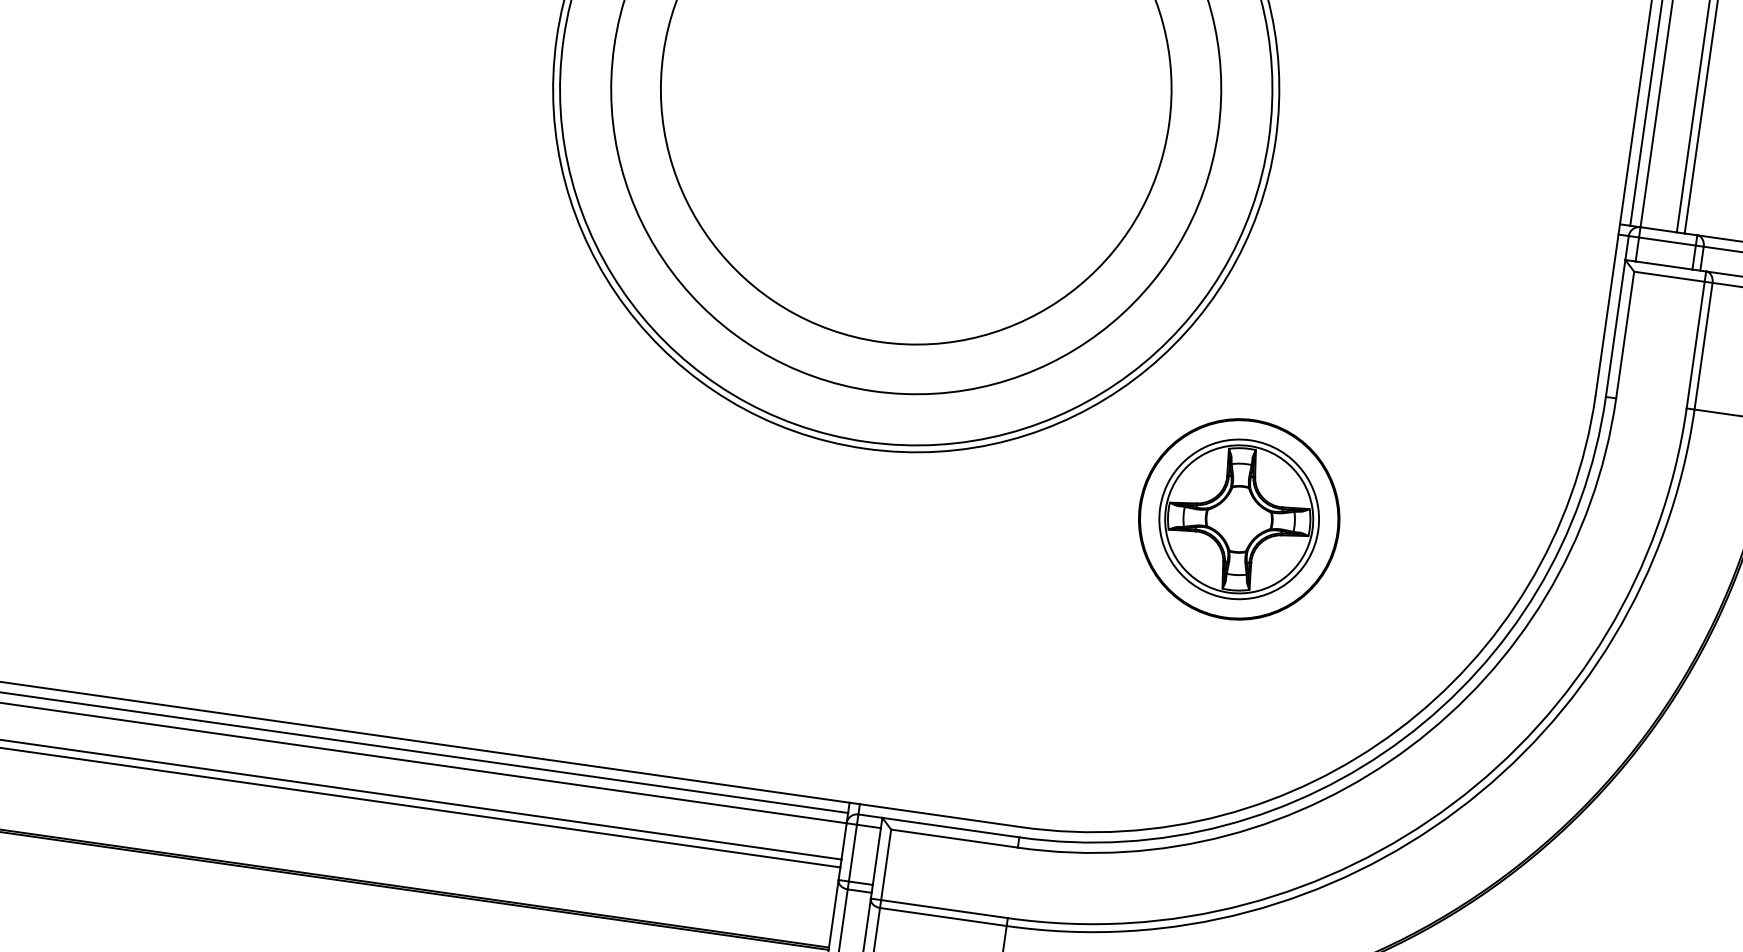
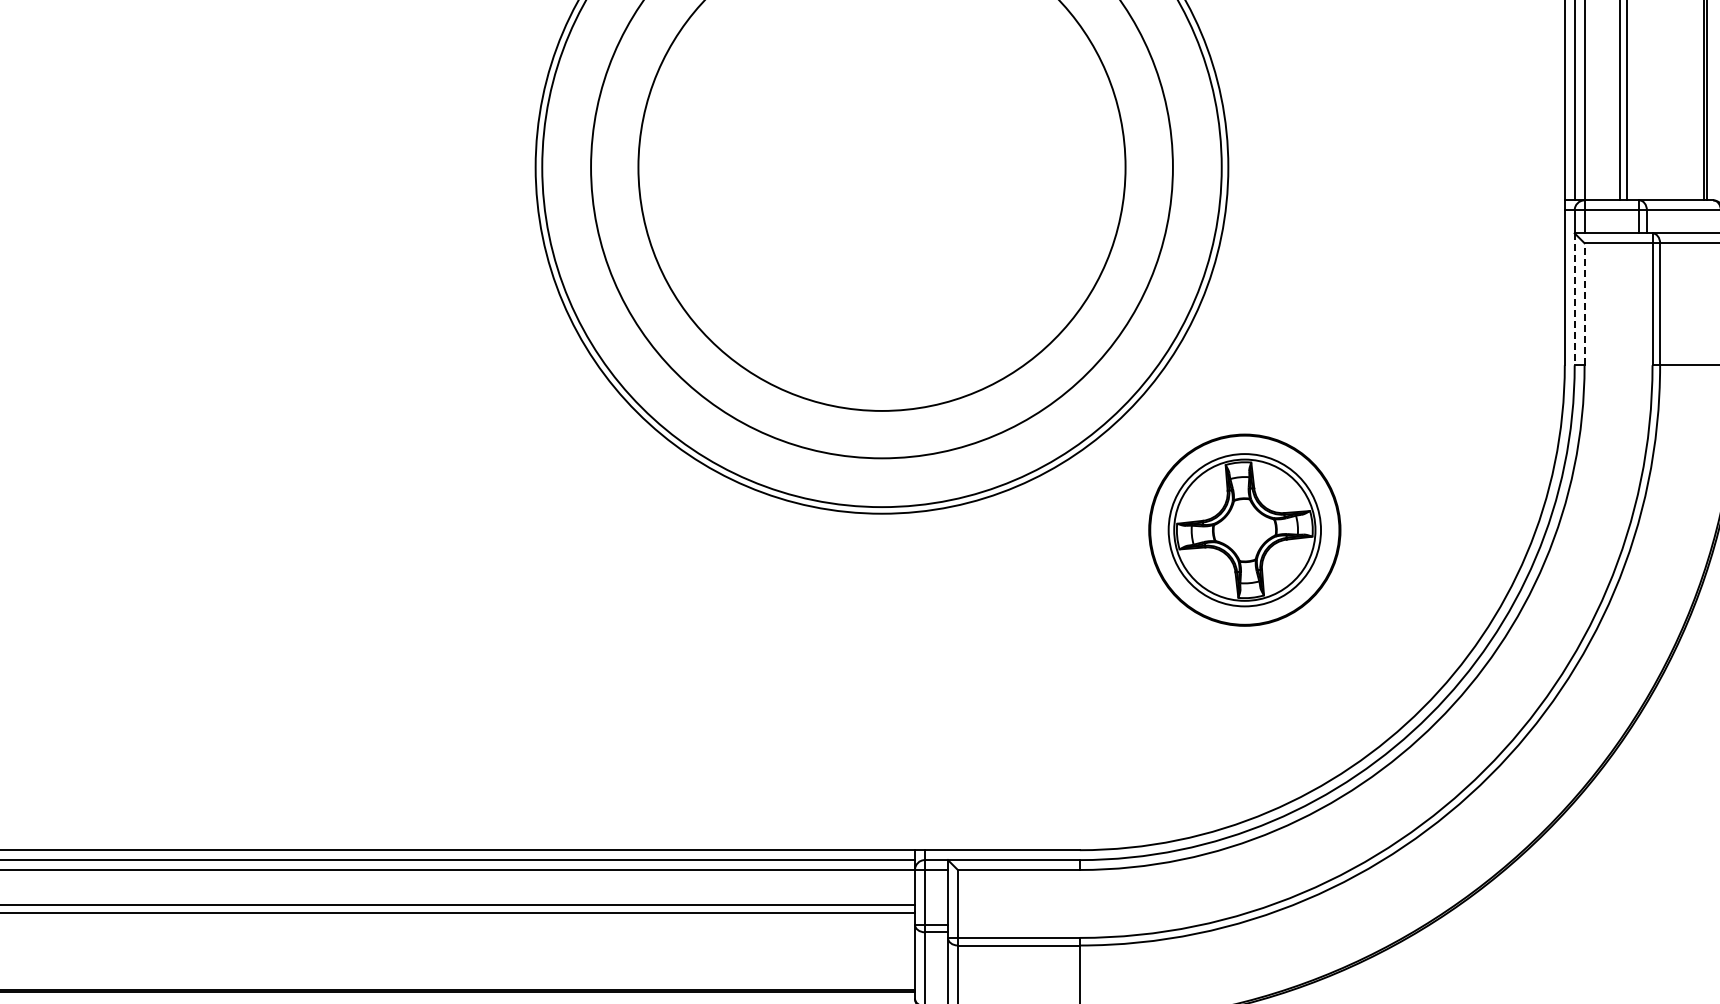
line: (1615, 328) -> (1574, 299), solid -> dashed
line: (1625, 334) -> (1584, 303), solid -> dashed

